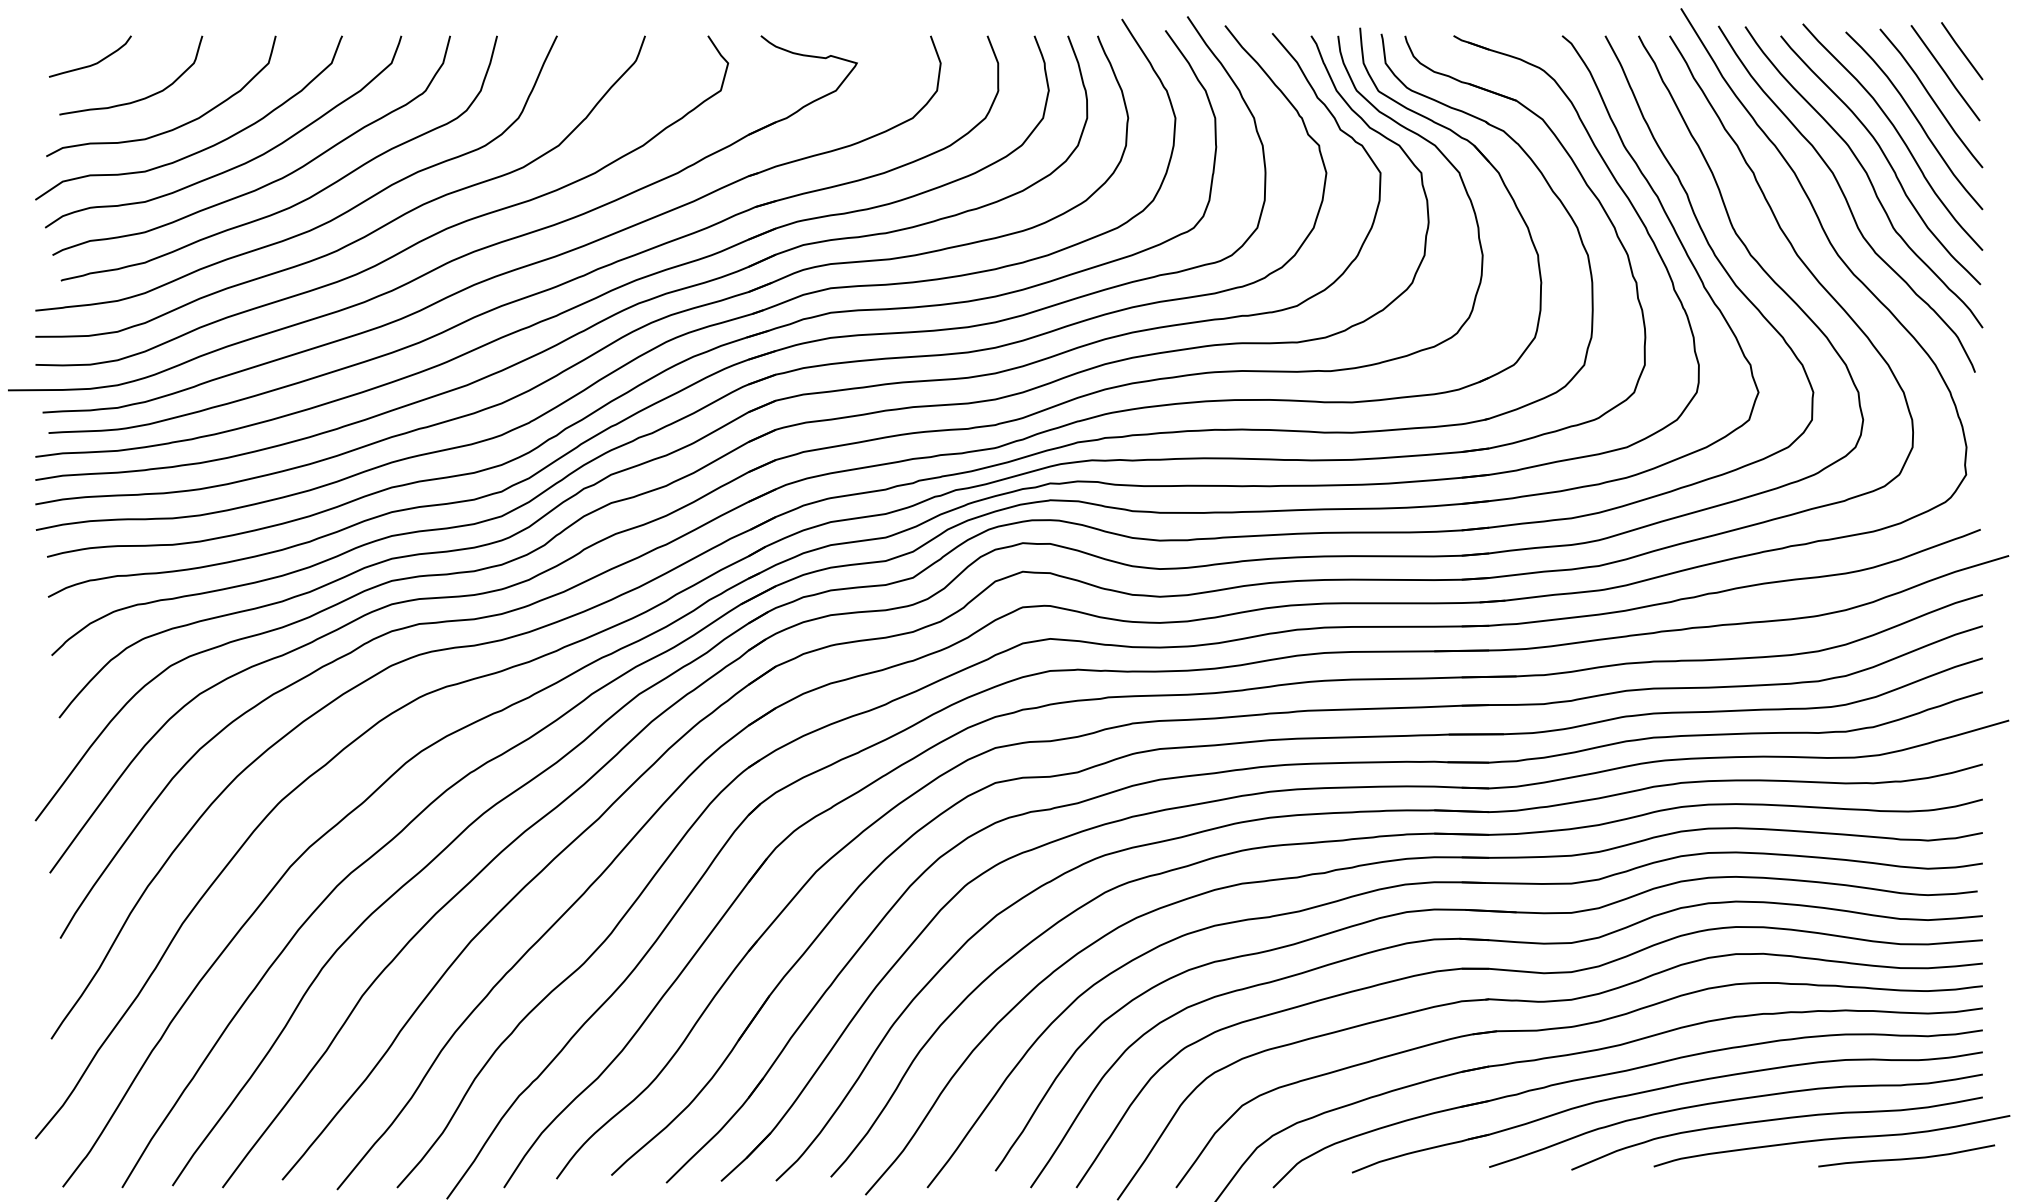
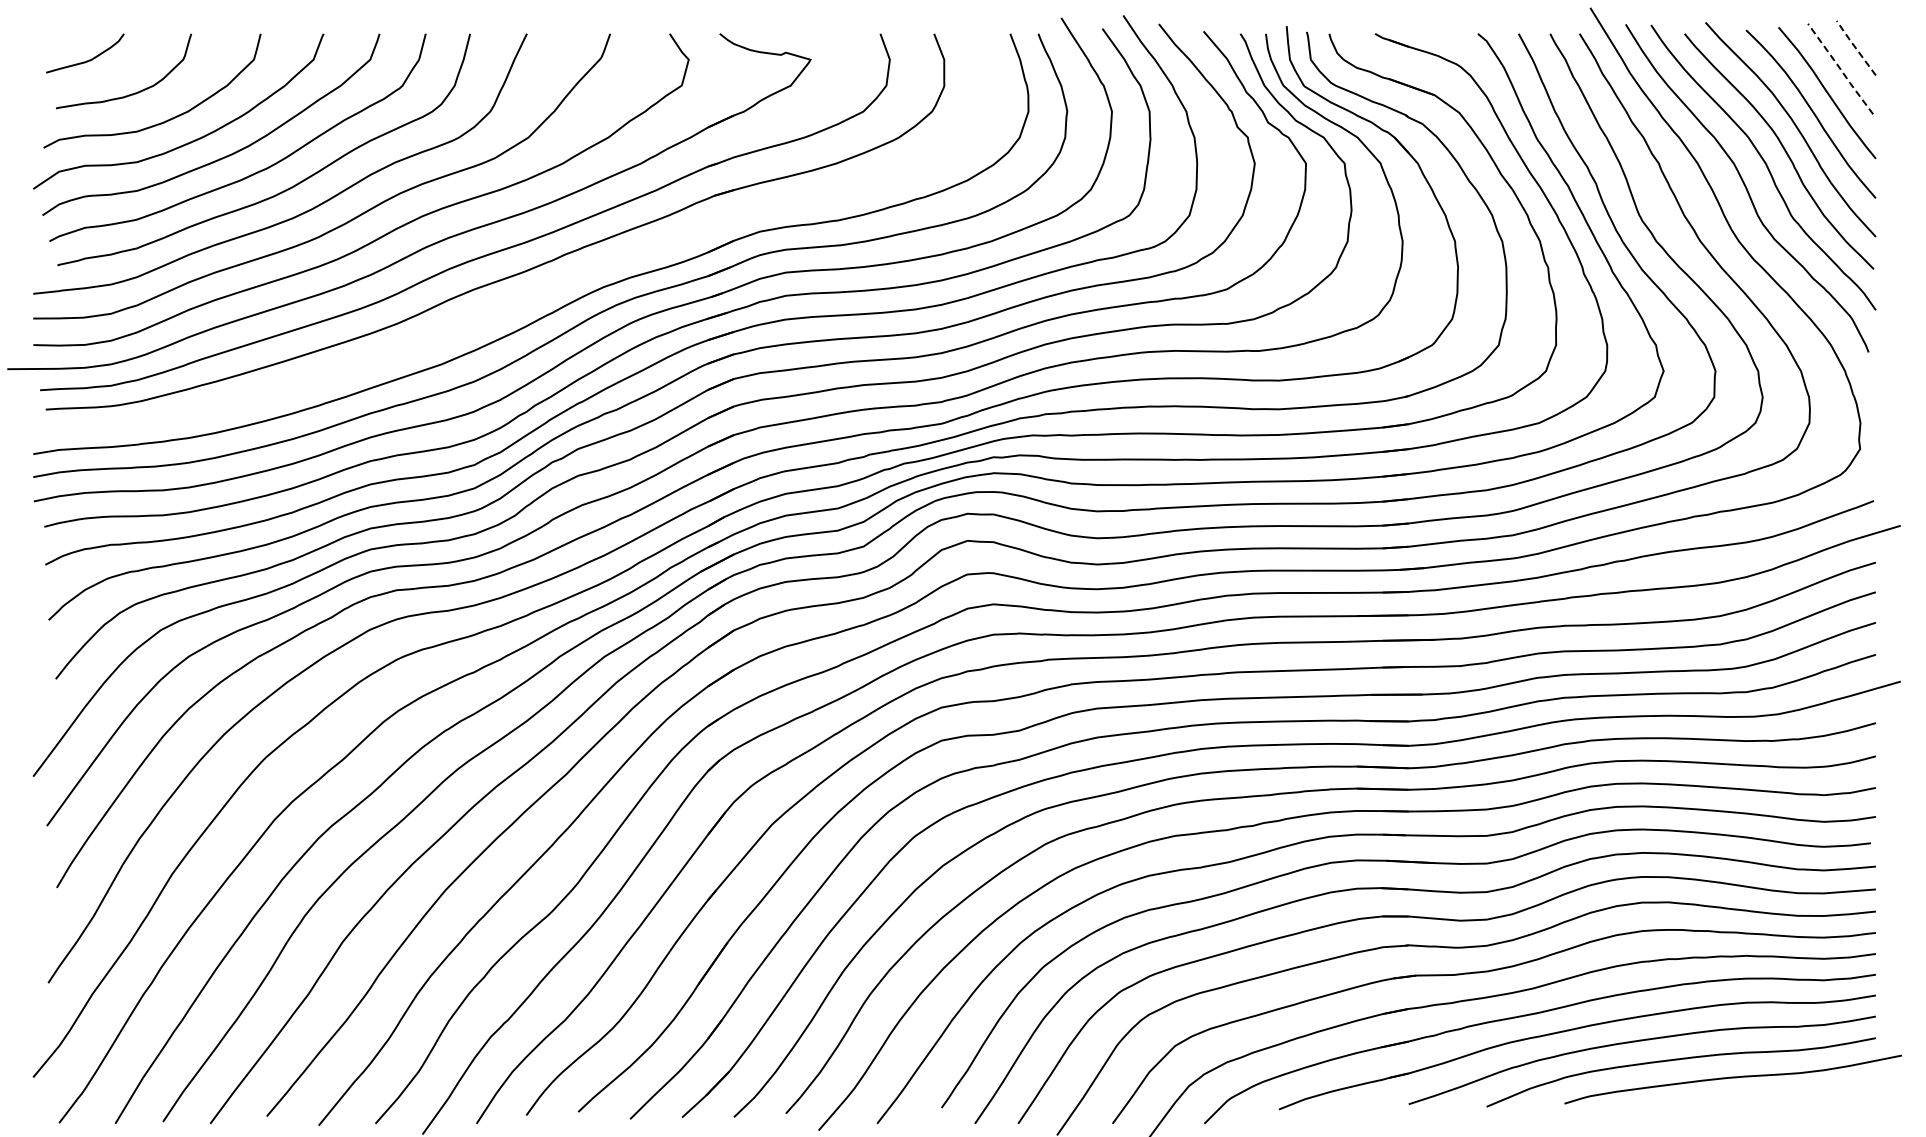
line: (1961, 50) -> (1855, 47), solid -> dashed
line: (1945, 73) -> (1840, 69), solid -> dashed
part: (567, 309) -> (536, 292), removed
curve: (1906, 1157) -> (1803, 1095), removed

